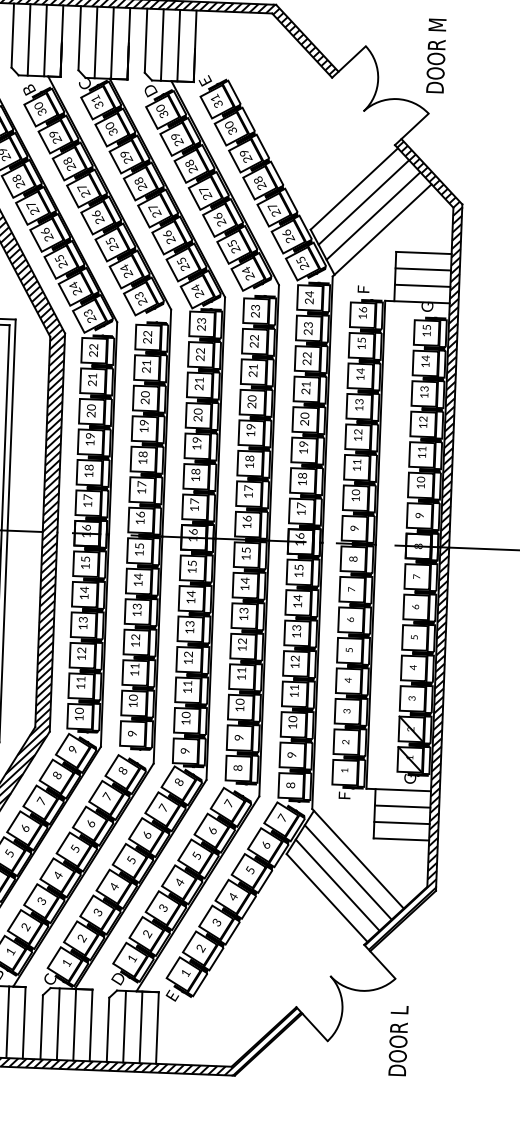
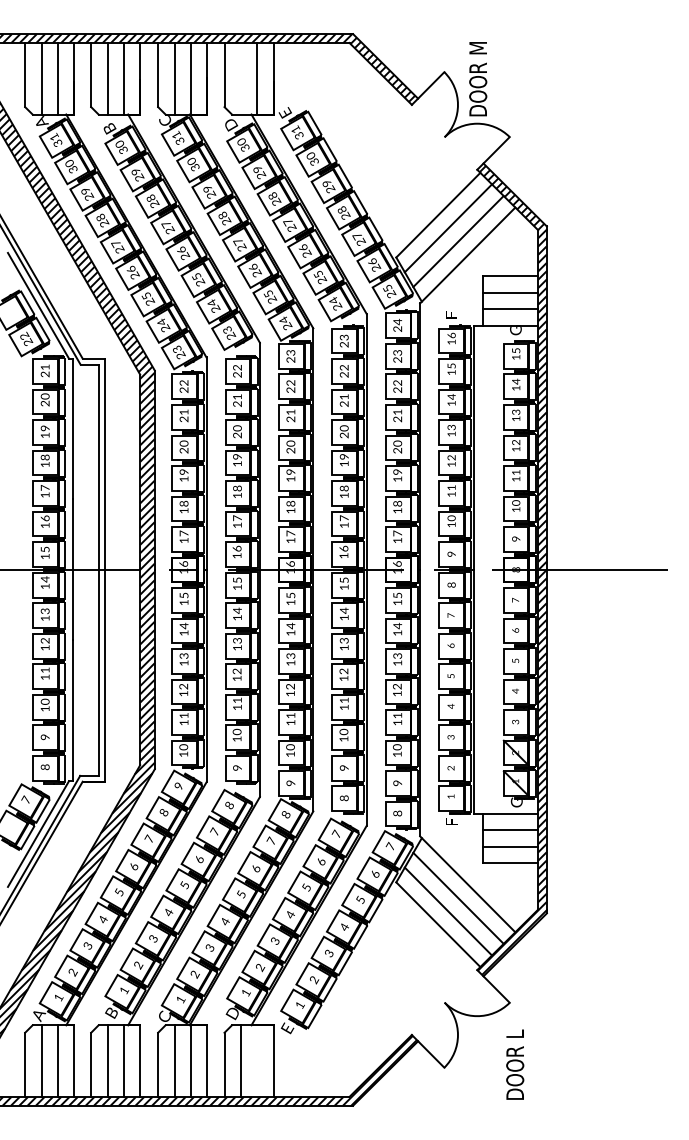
line: (161, 44) -> (240, 78), removed
text: (436, 56) -> (478, 79), moved
line: (141, 1026) -> (257, 1060), removed

